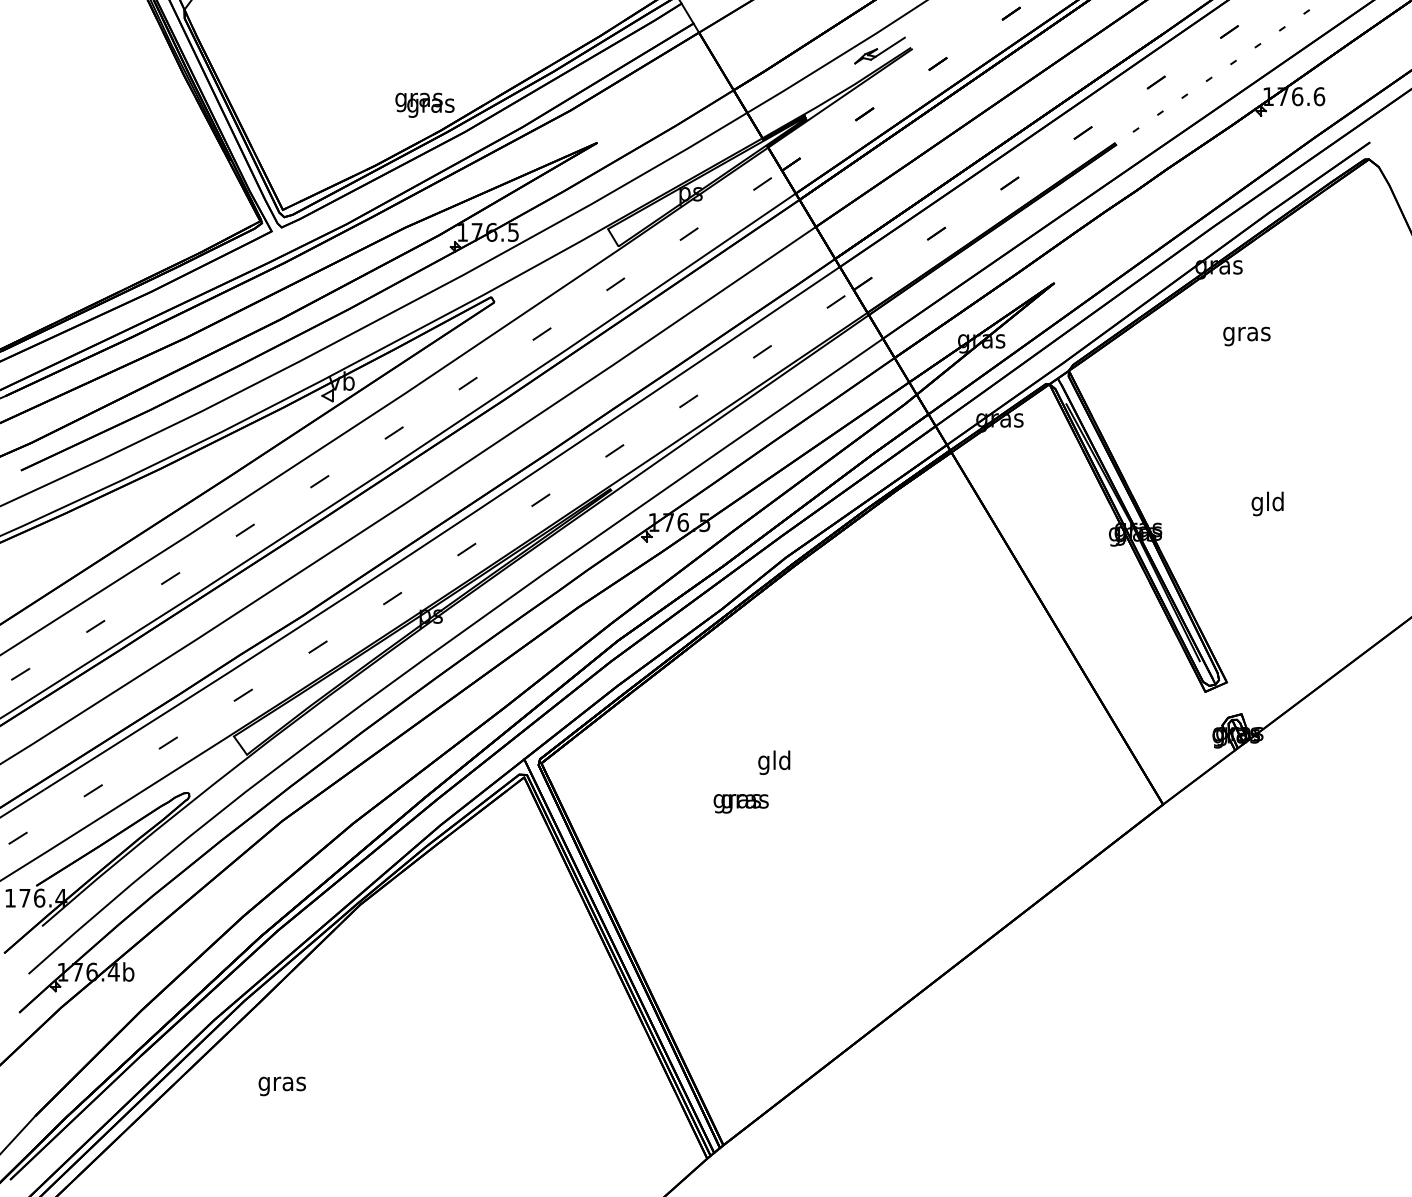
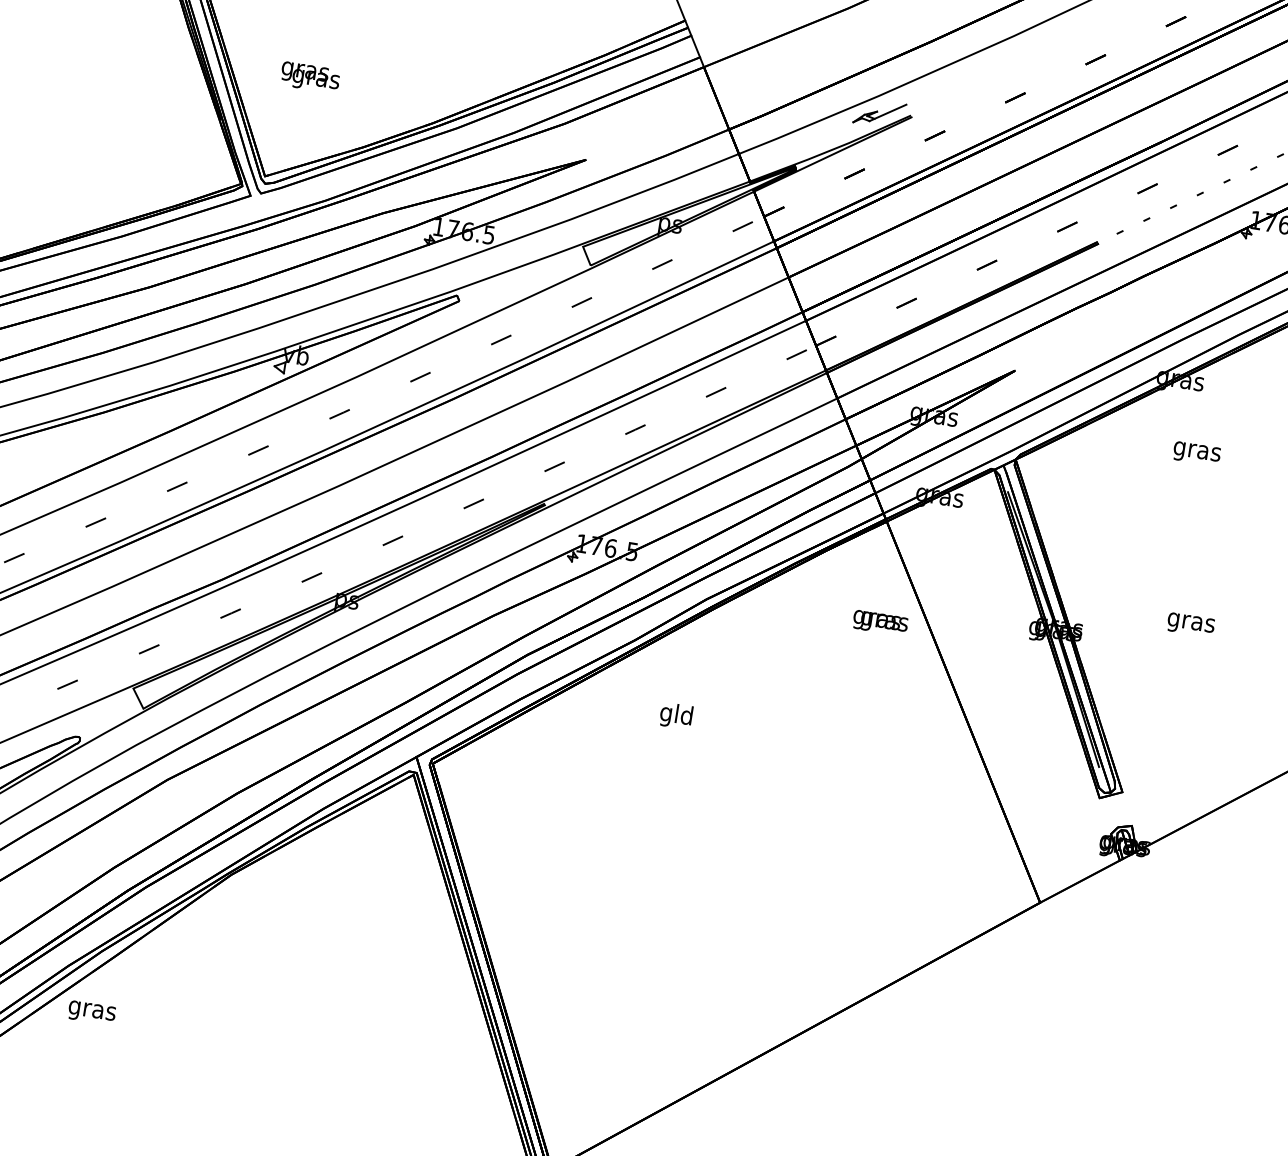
text: (424, 104) -> (309, 76), moved
text: (1267, 503) -> (1190, 621), gld -> gras
text: (774, 762) -> (676, 715), moved
text: (740, 803) -> (879, 622), moved
text: (281, 1086) -> (91, 1012), moved

